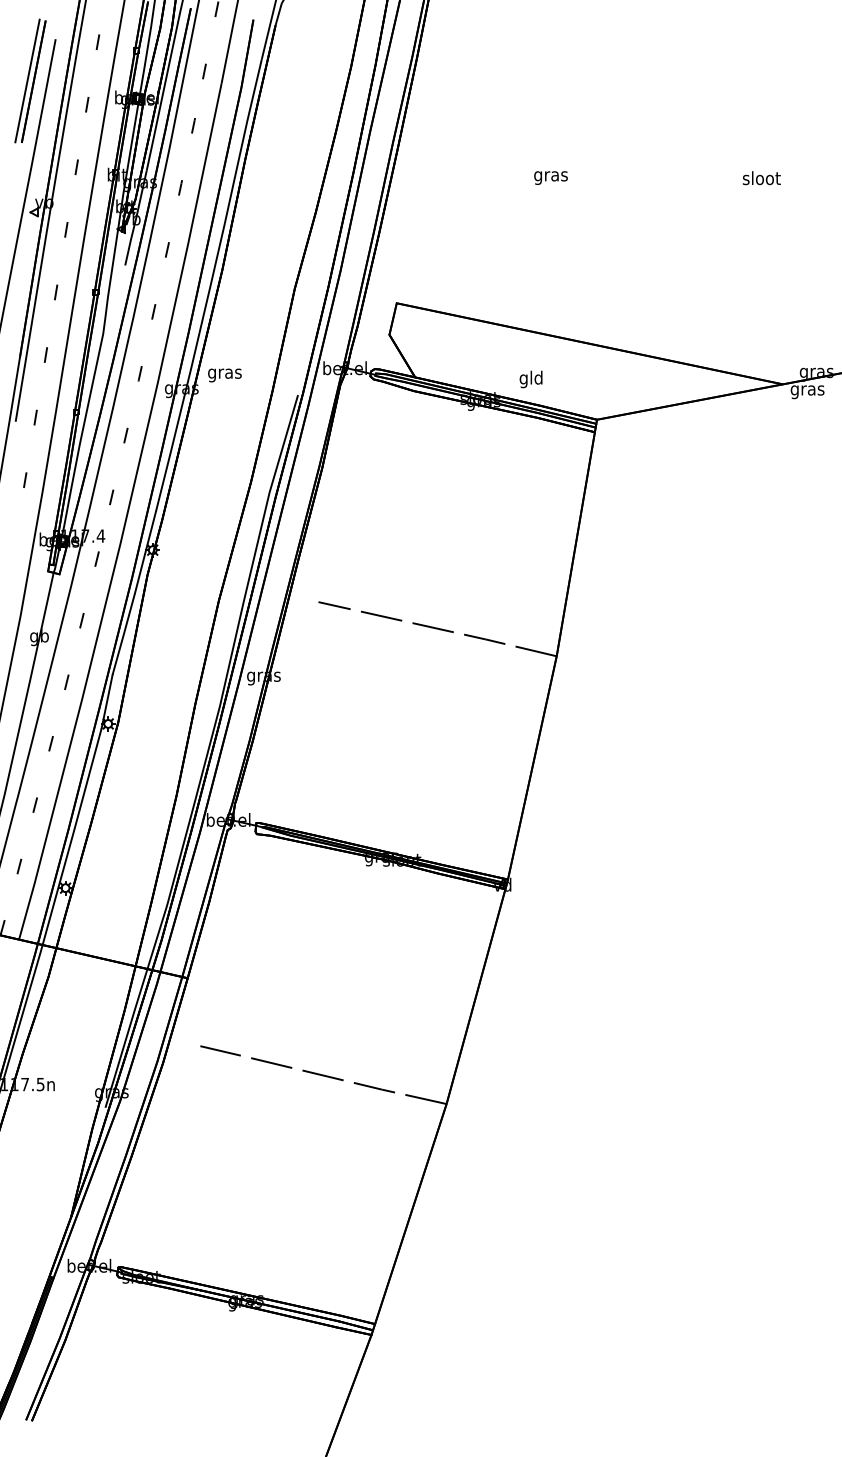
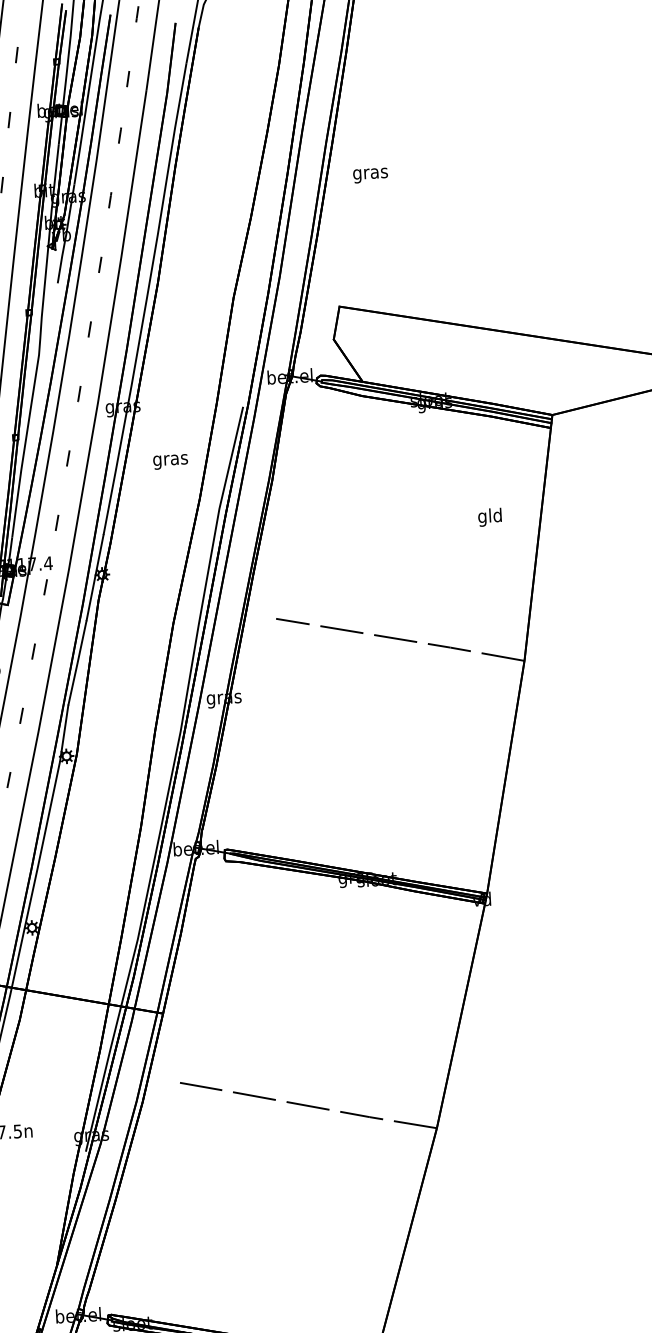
text: (550, 177) -> (370, 175), moved
text: (224, 375) -> (170, 461), moved
text: (530, 379) -> (489, 517), moved

